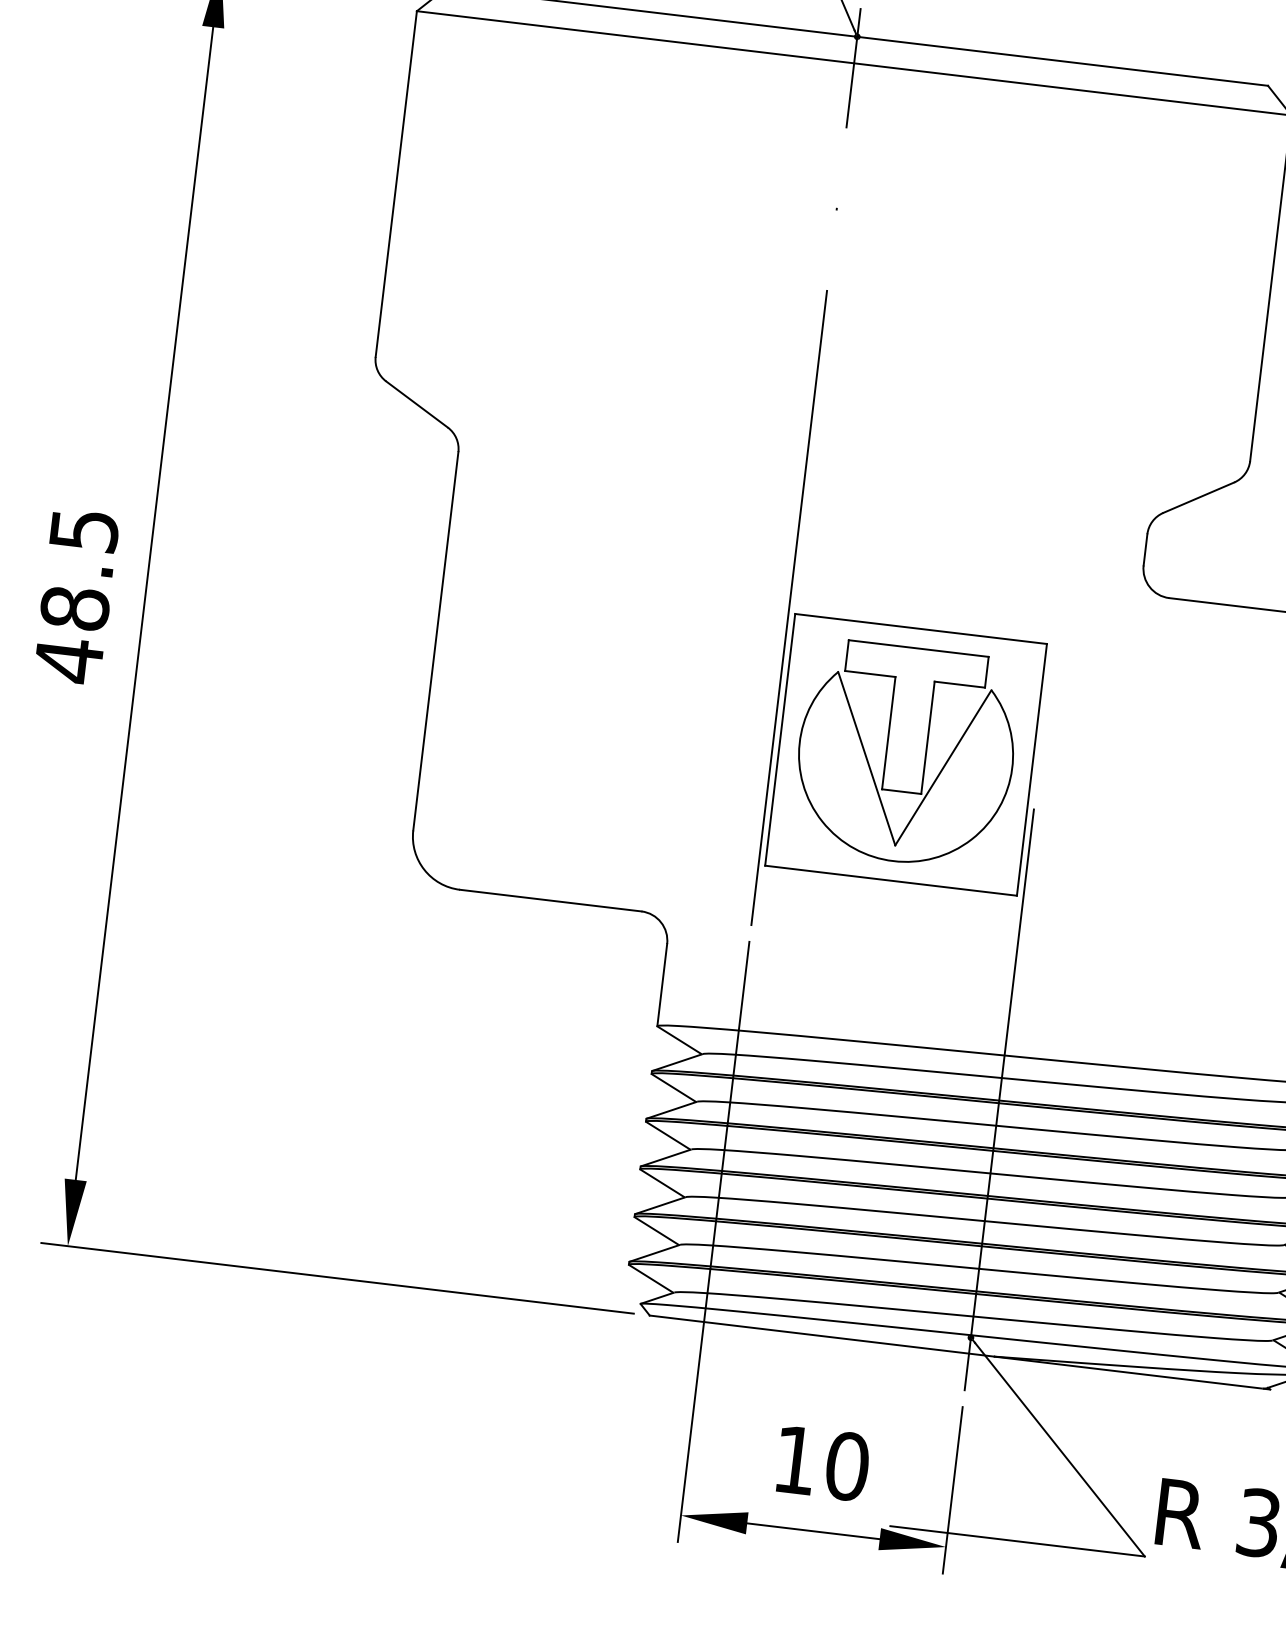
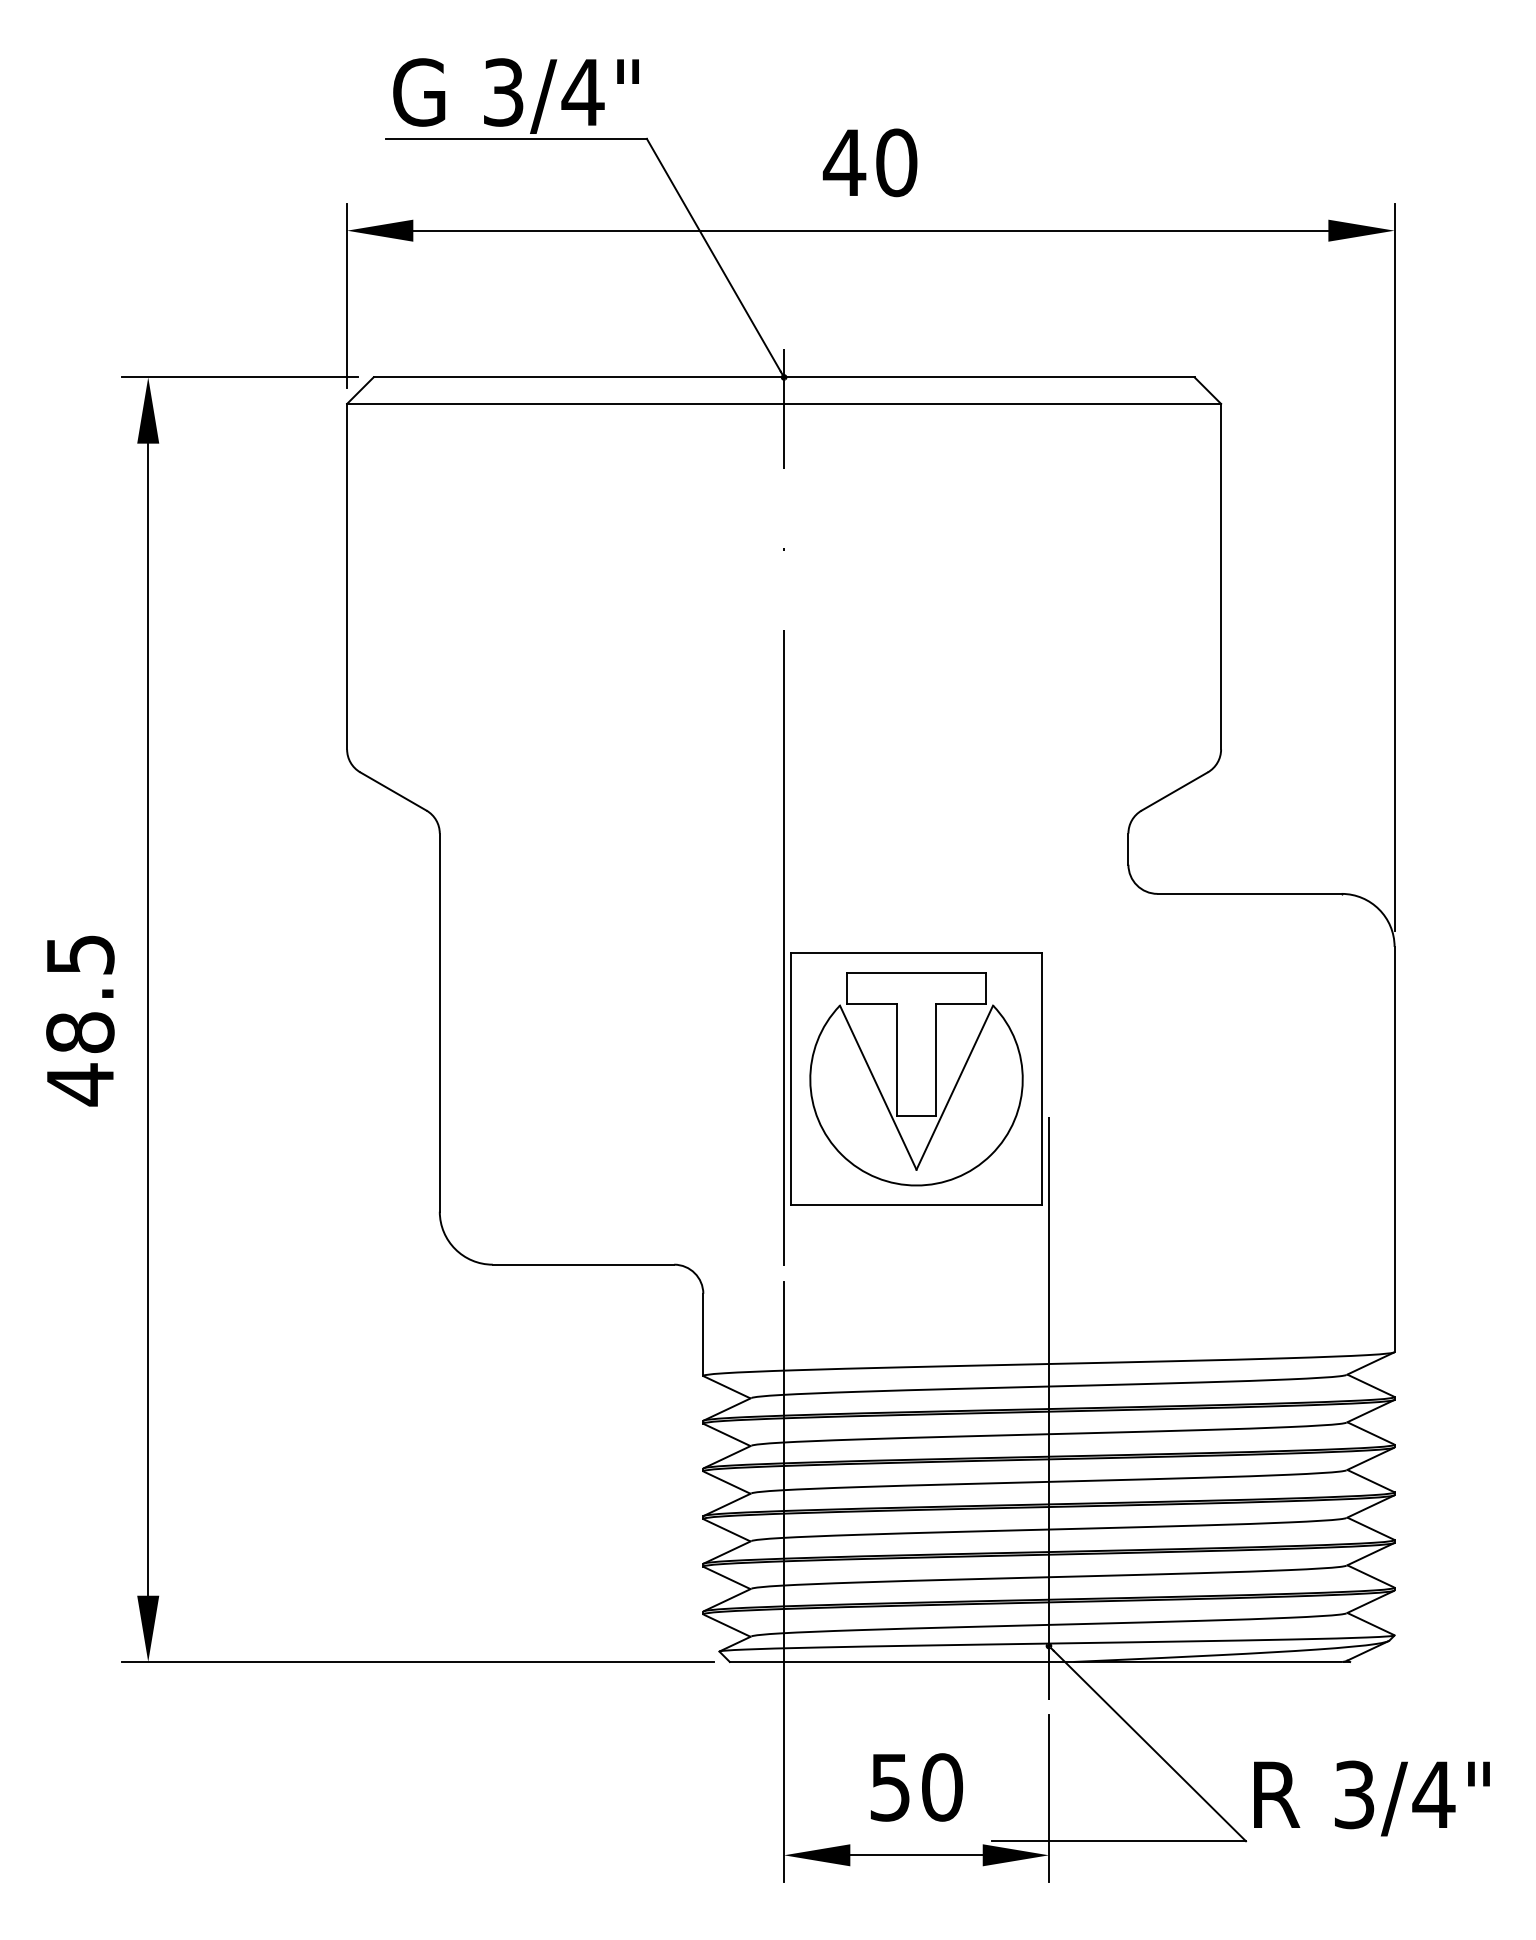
text: (794, 1460) -> (889, 1787), 10 -> 50

